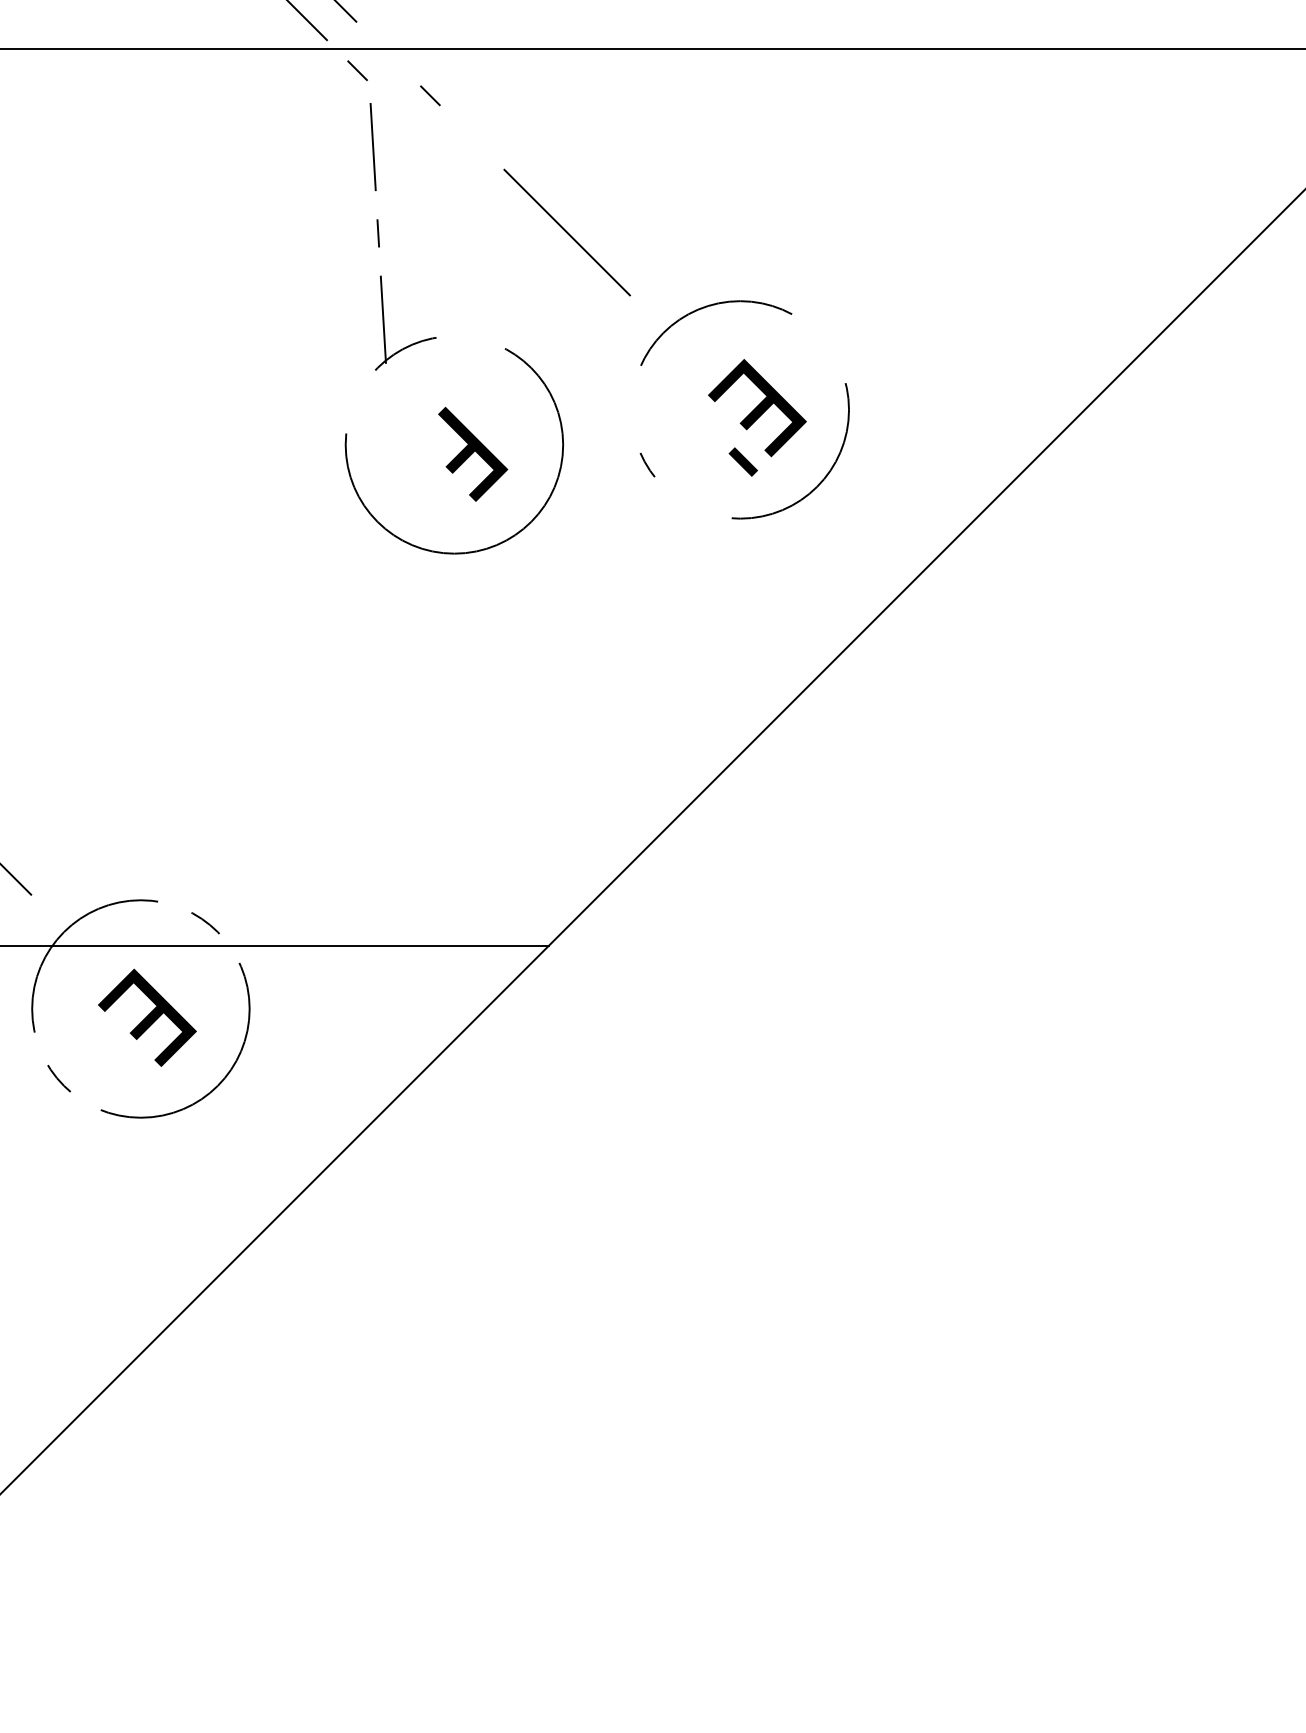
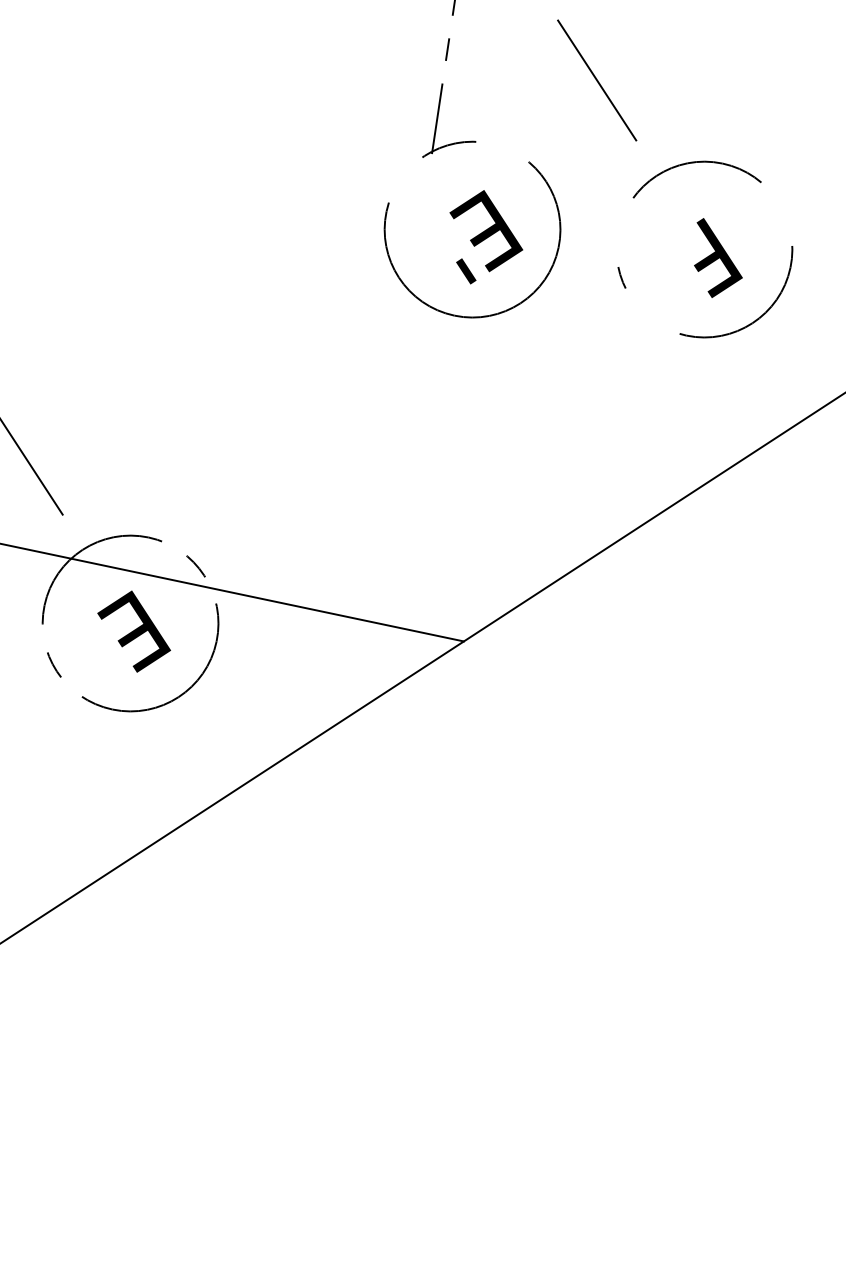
text: (757, 417) -> (716, 258), E' -> F
text: (471, 452) -> (484, 238), F -> E'

